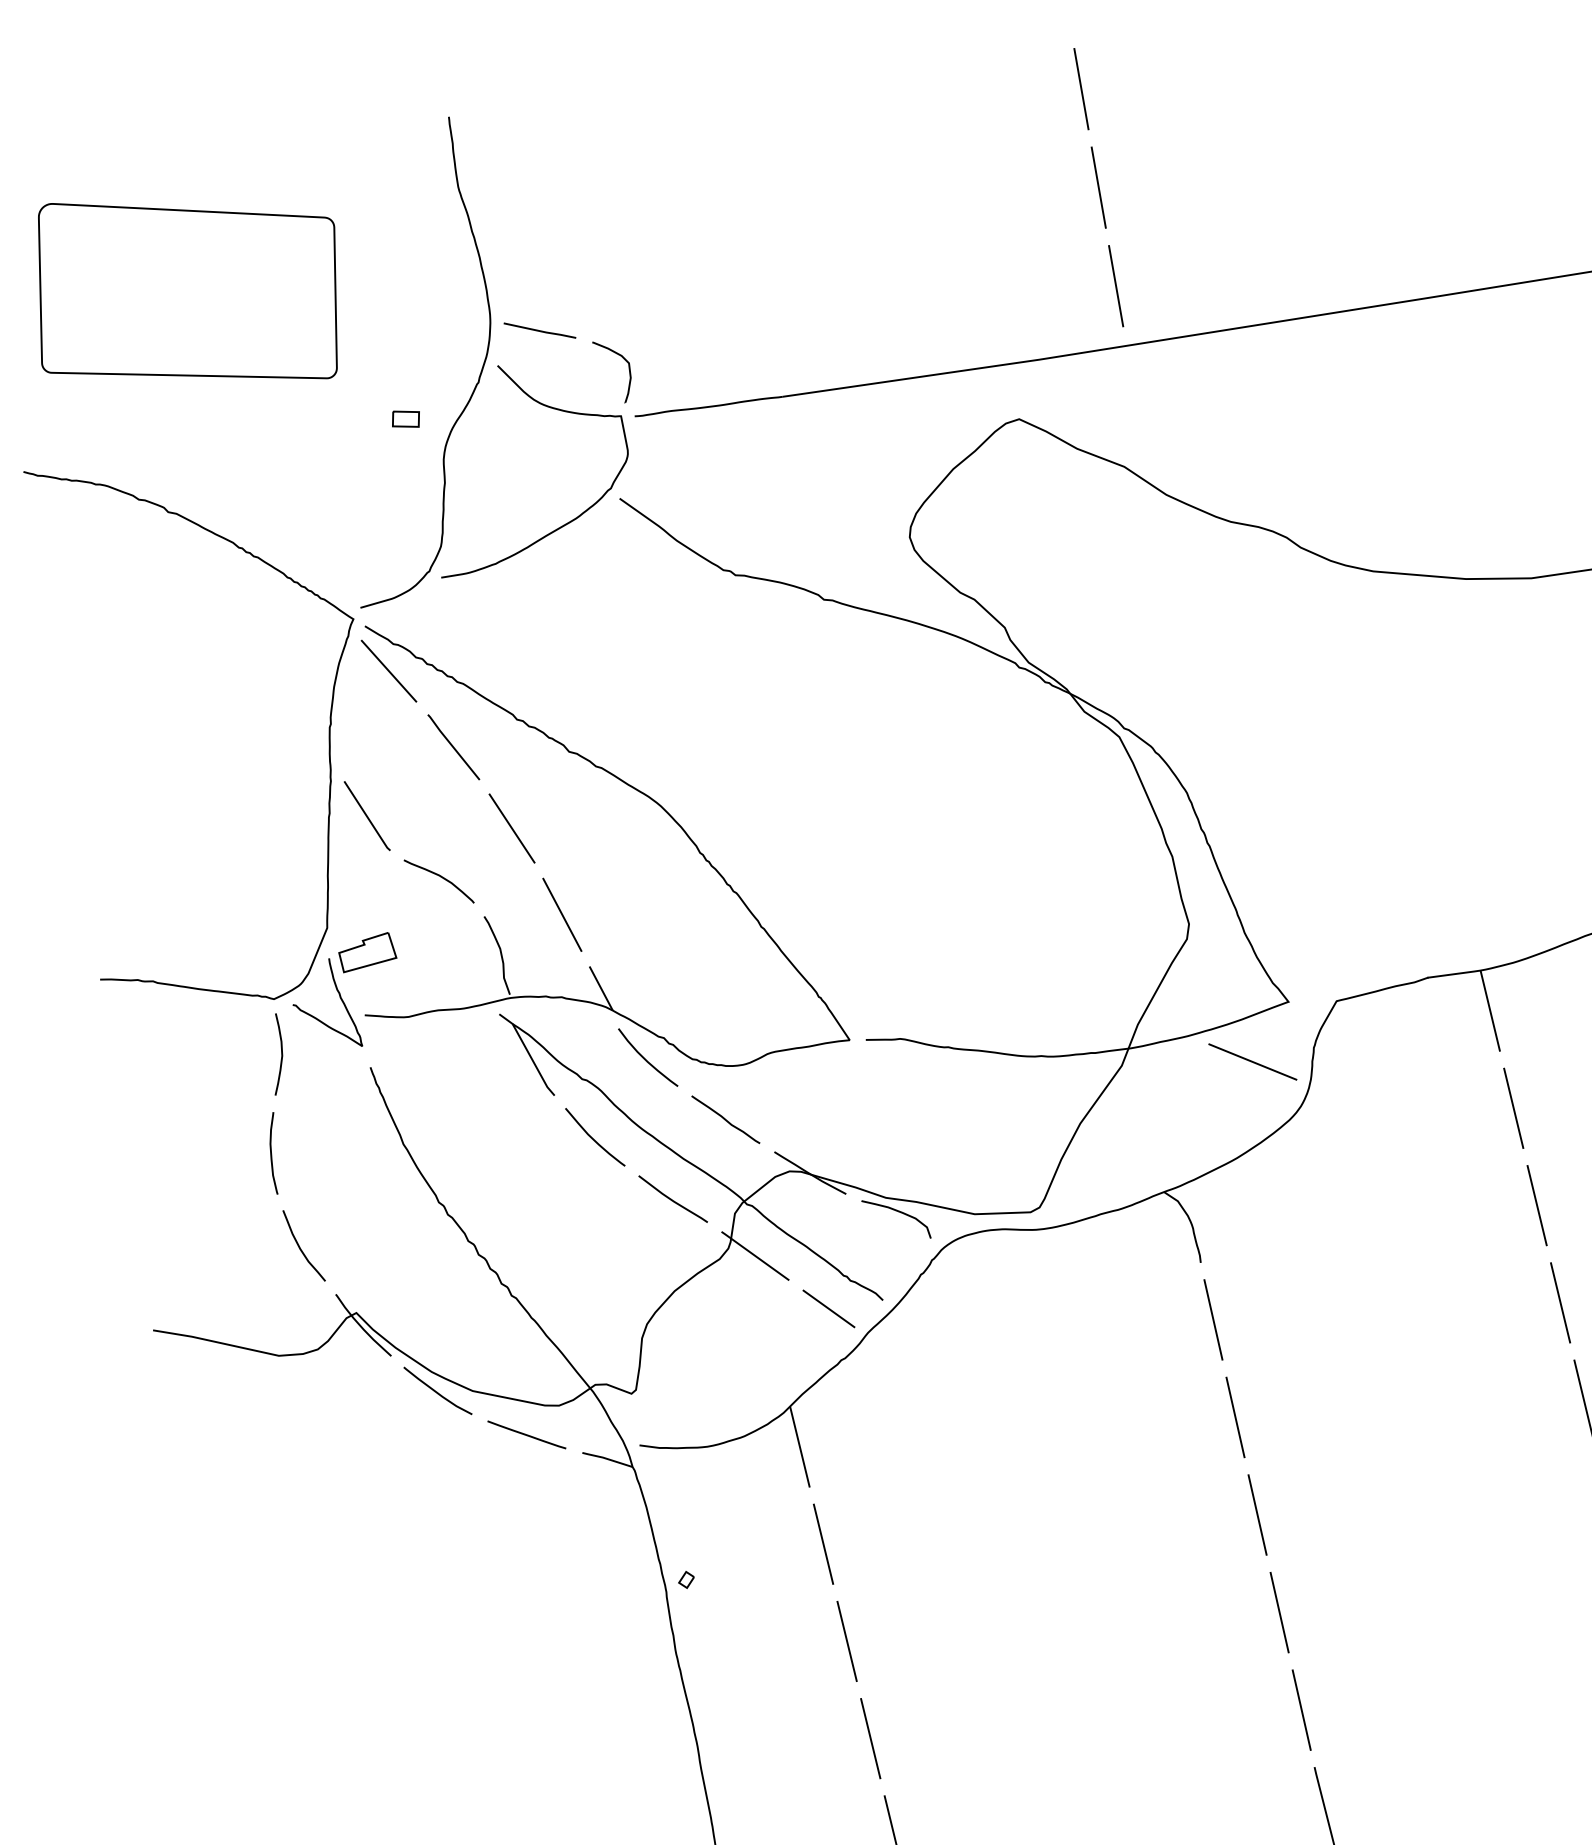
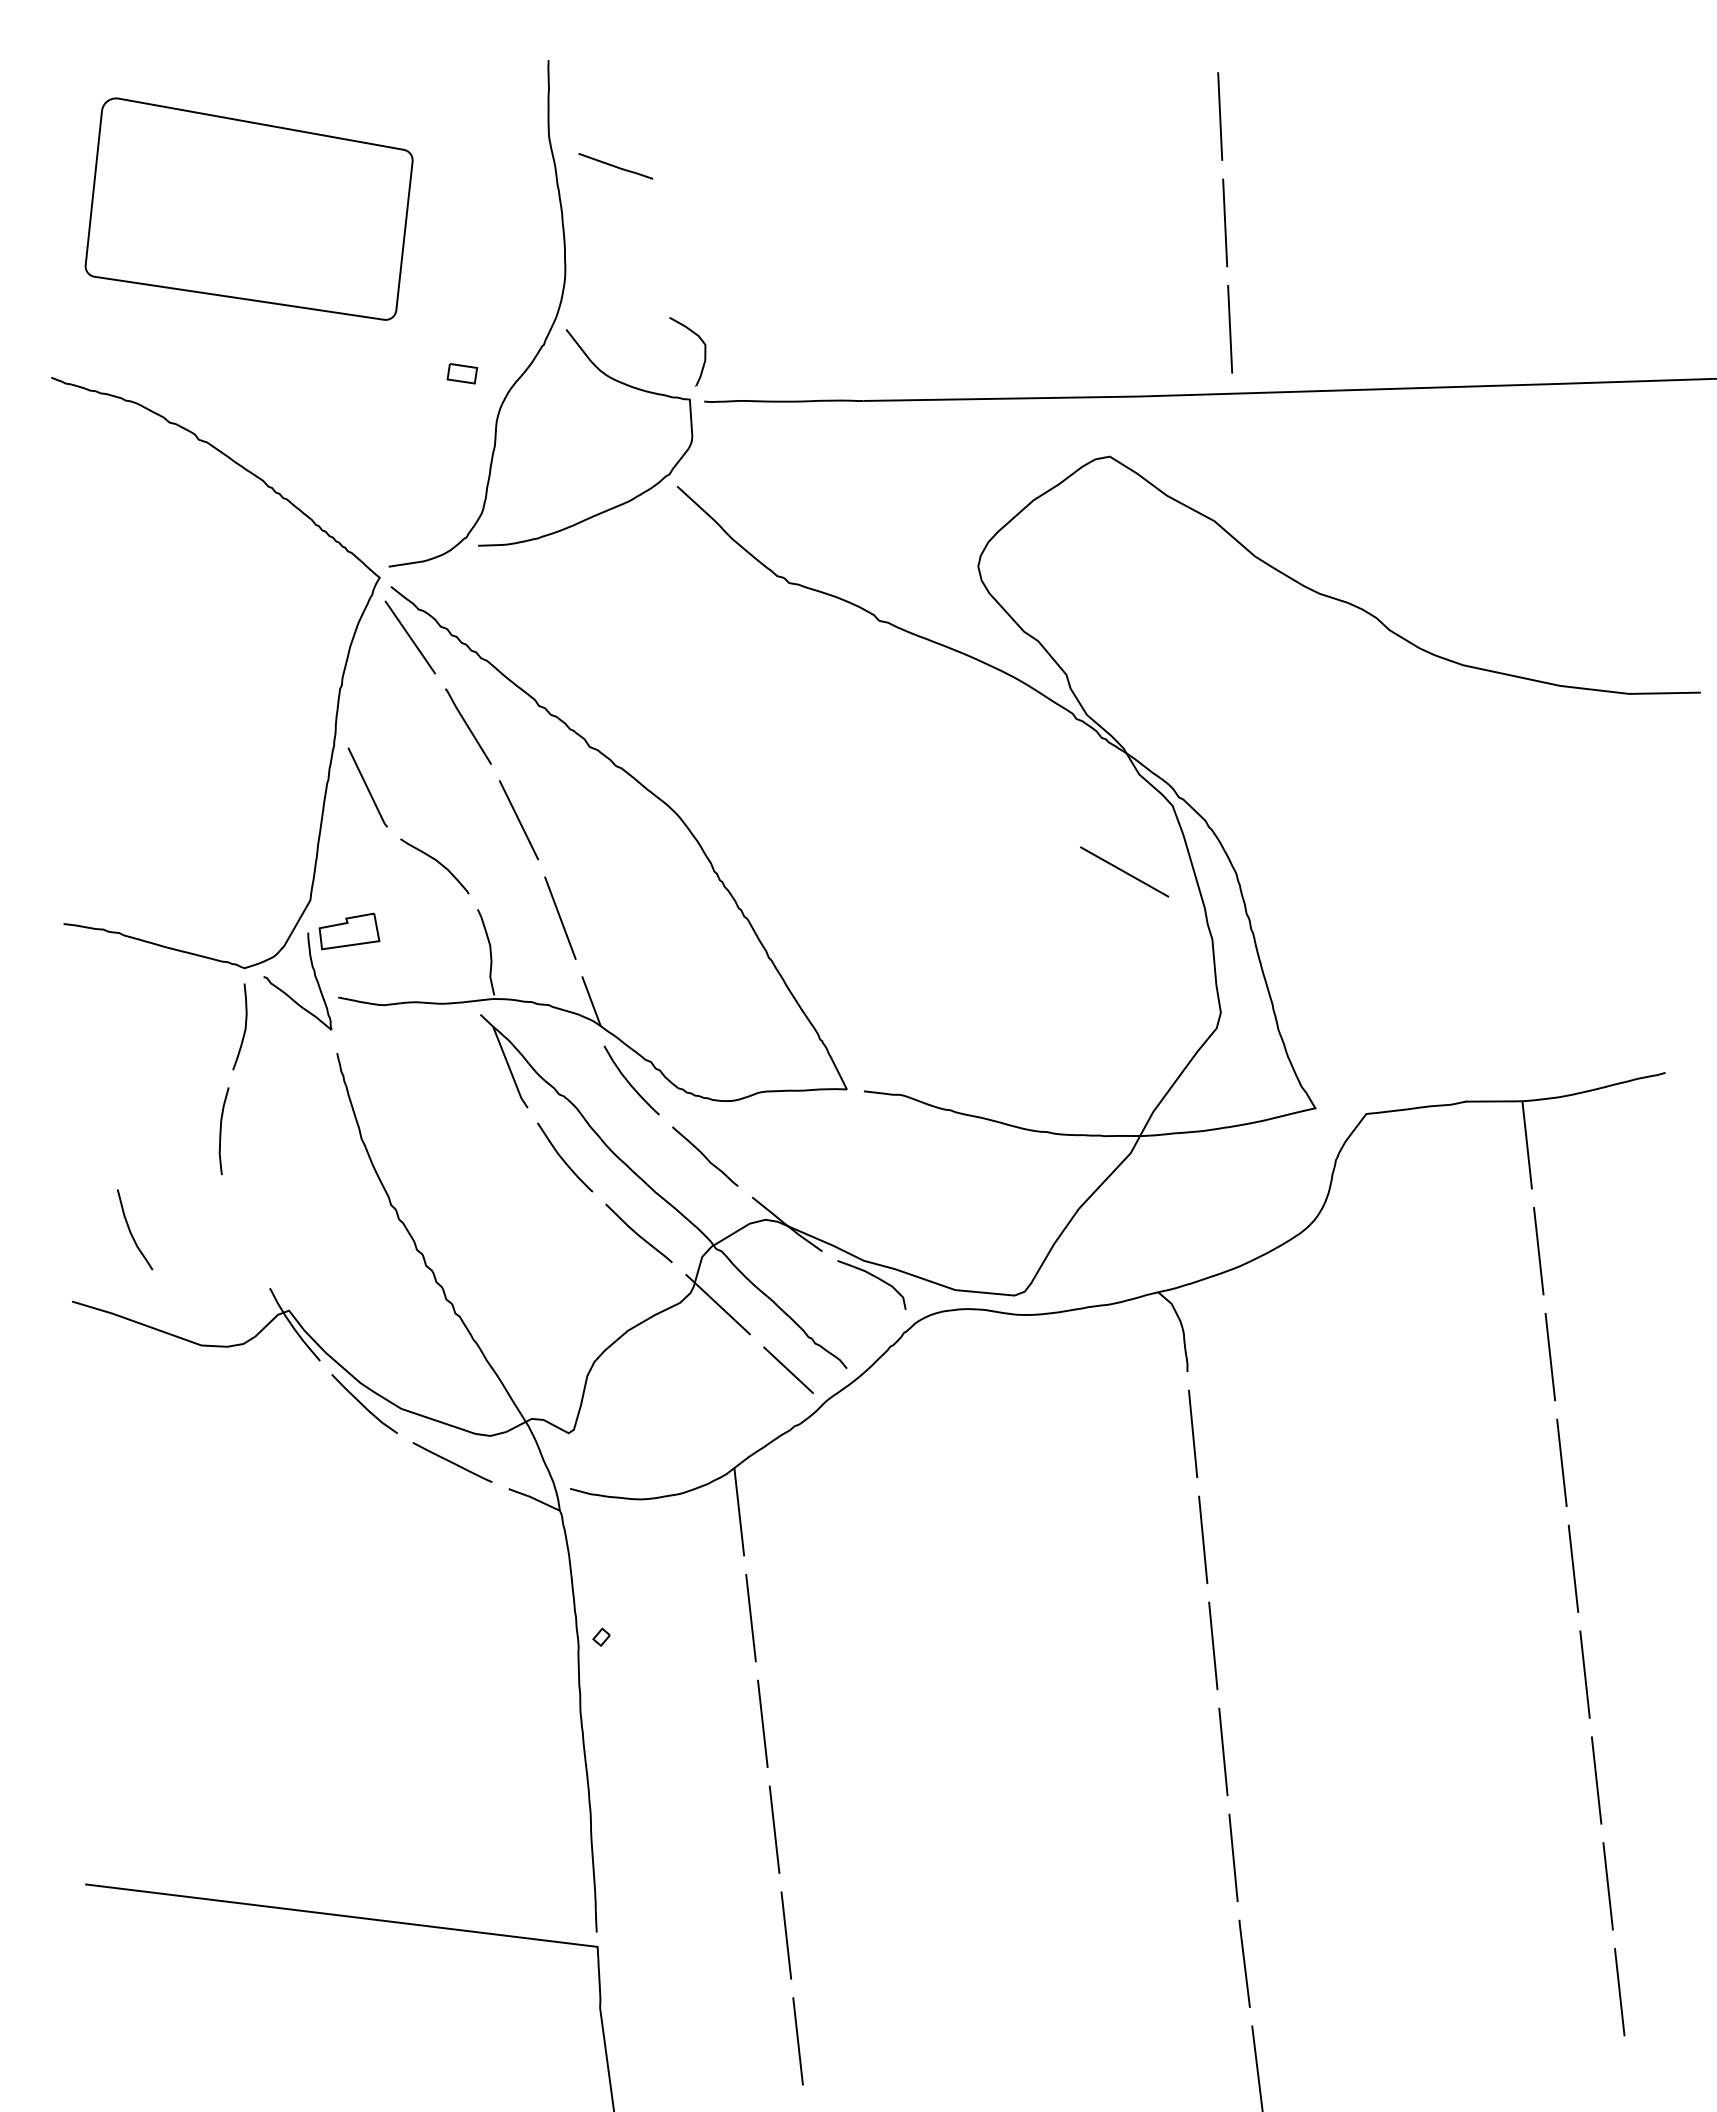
line: (539, 330) -> (615, 166), moved
line: (1252, 1061) -> (1124, 871), moved
curve: (301, 1247) -> (131, 1231), moved

